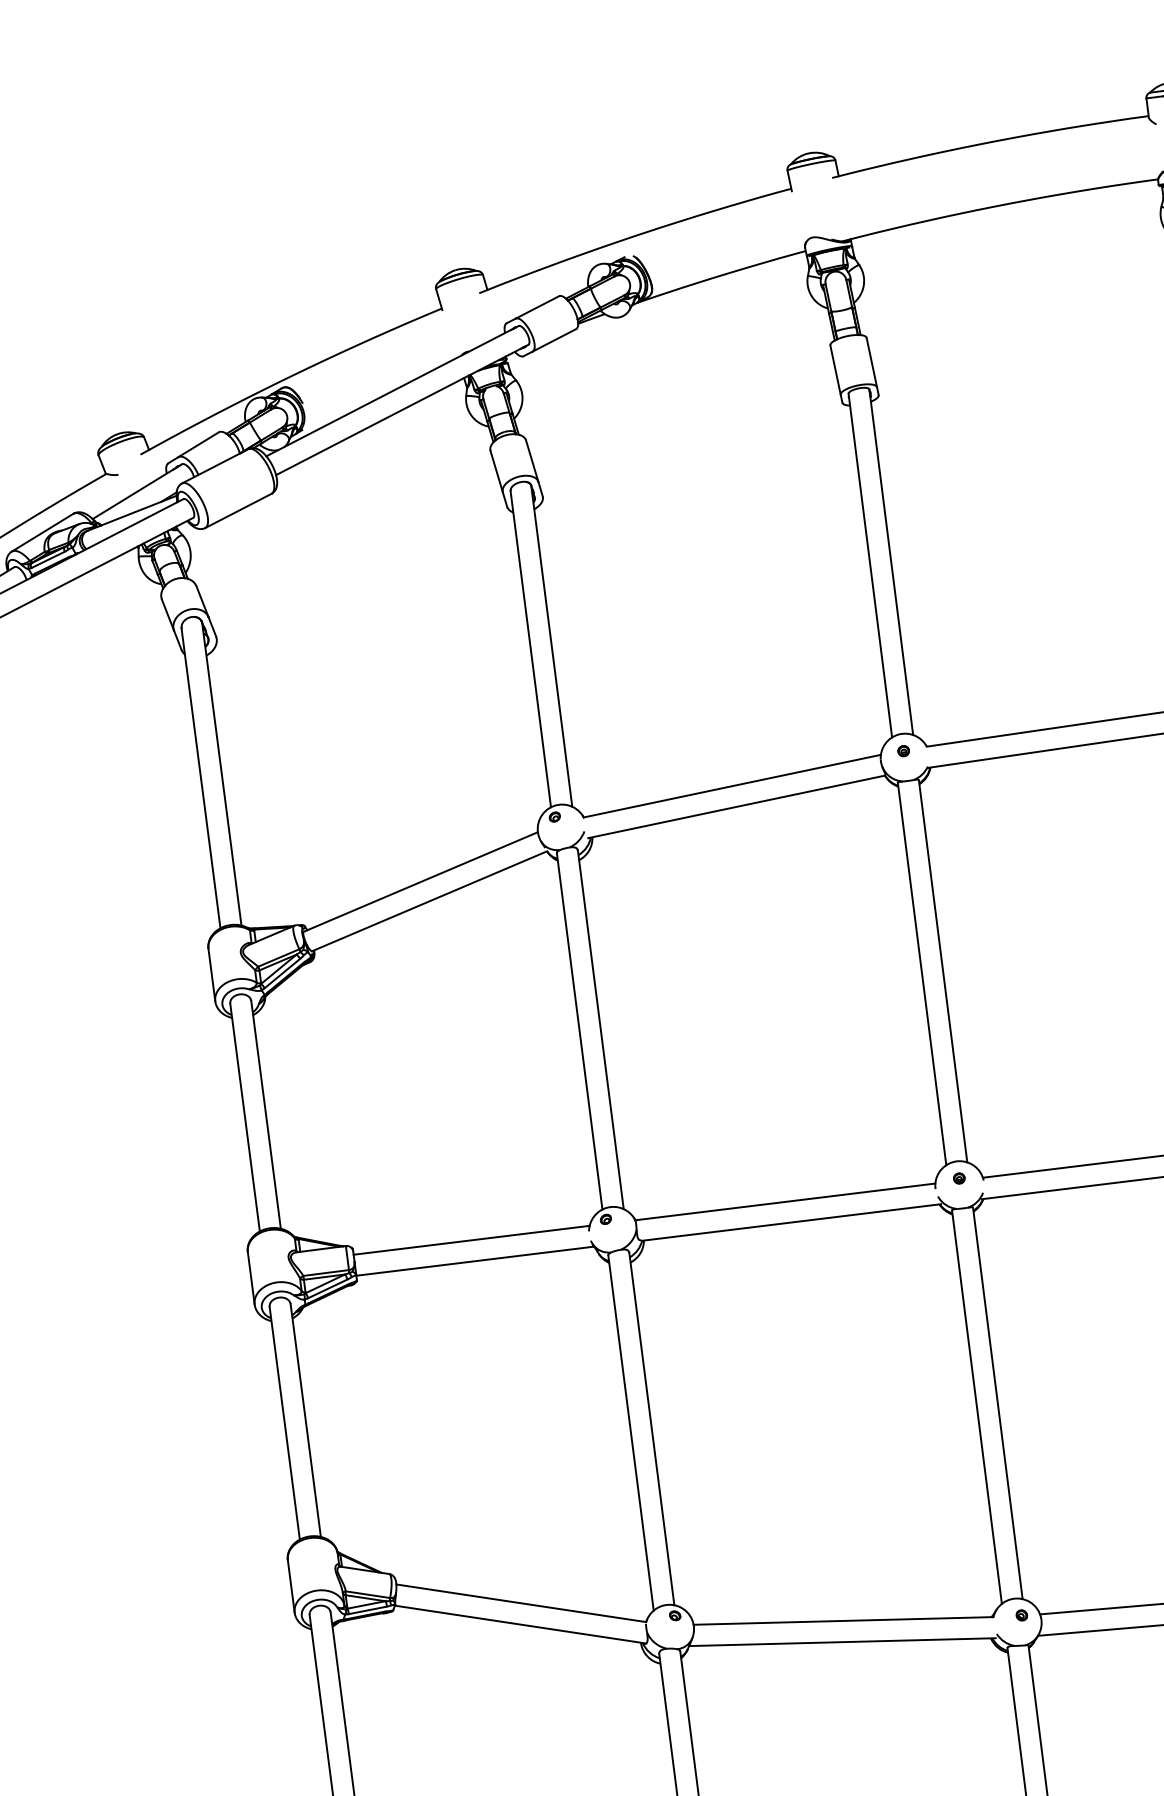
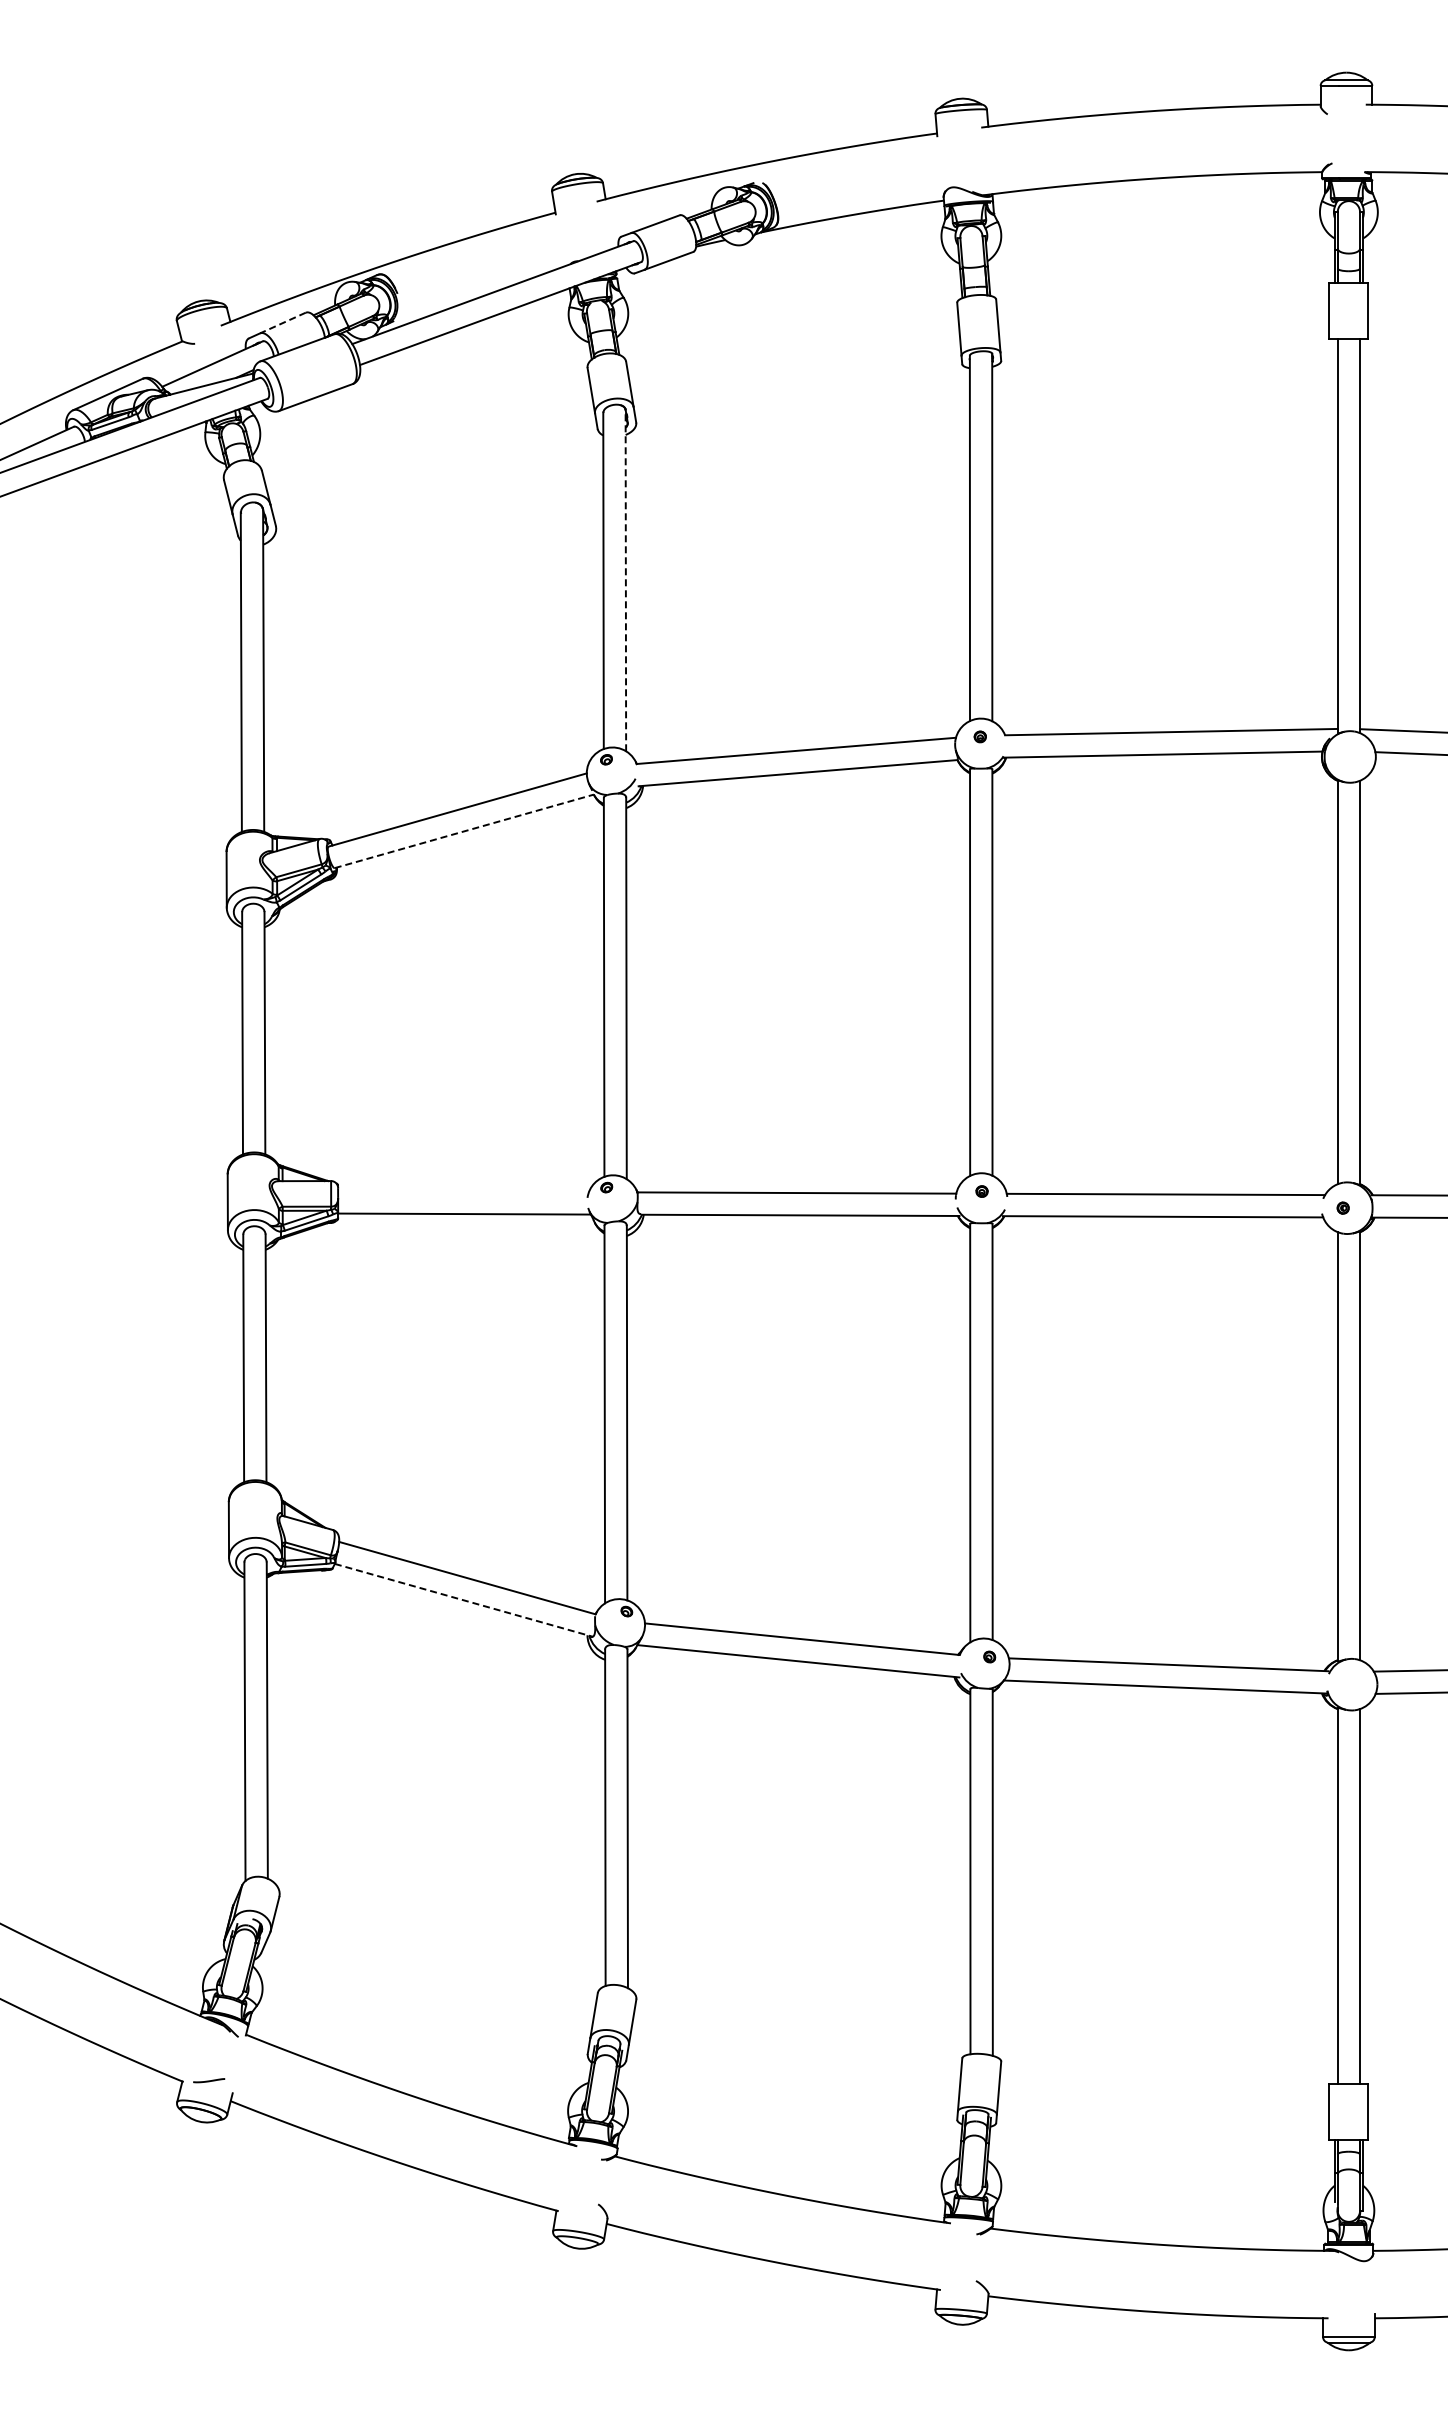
line: (198, 445) -> (282, 323), solid -> dashed
line: (551, 646) -> (625, 580), solid -> dashed
line: (429, 901) -> (464, 831), solid -> dashed
line: (471, 1240) -> (463, 1191), removed
line: (521, 1624) -> (464, 1600), solid -> dashed

